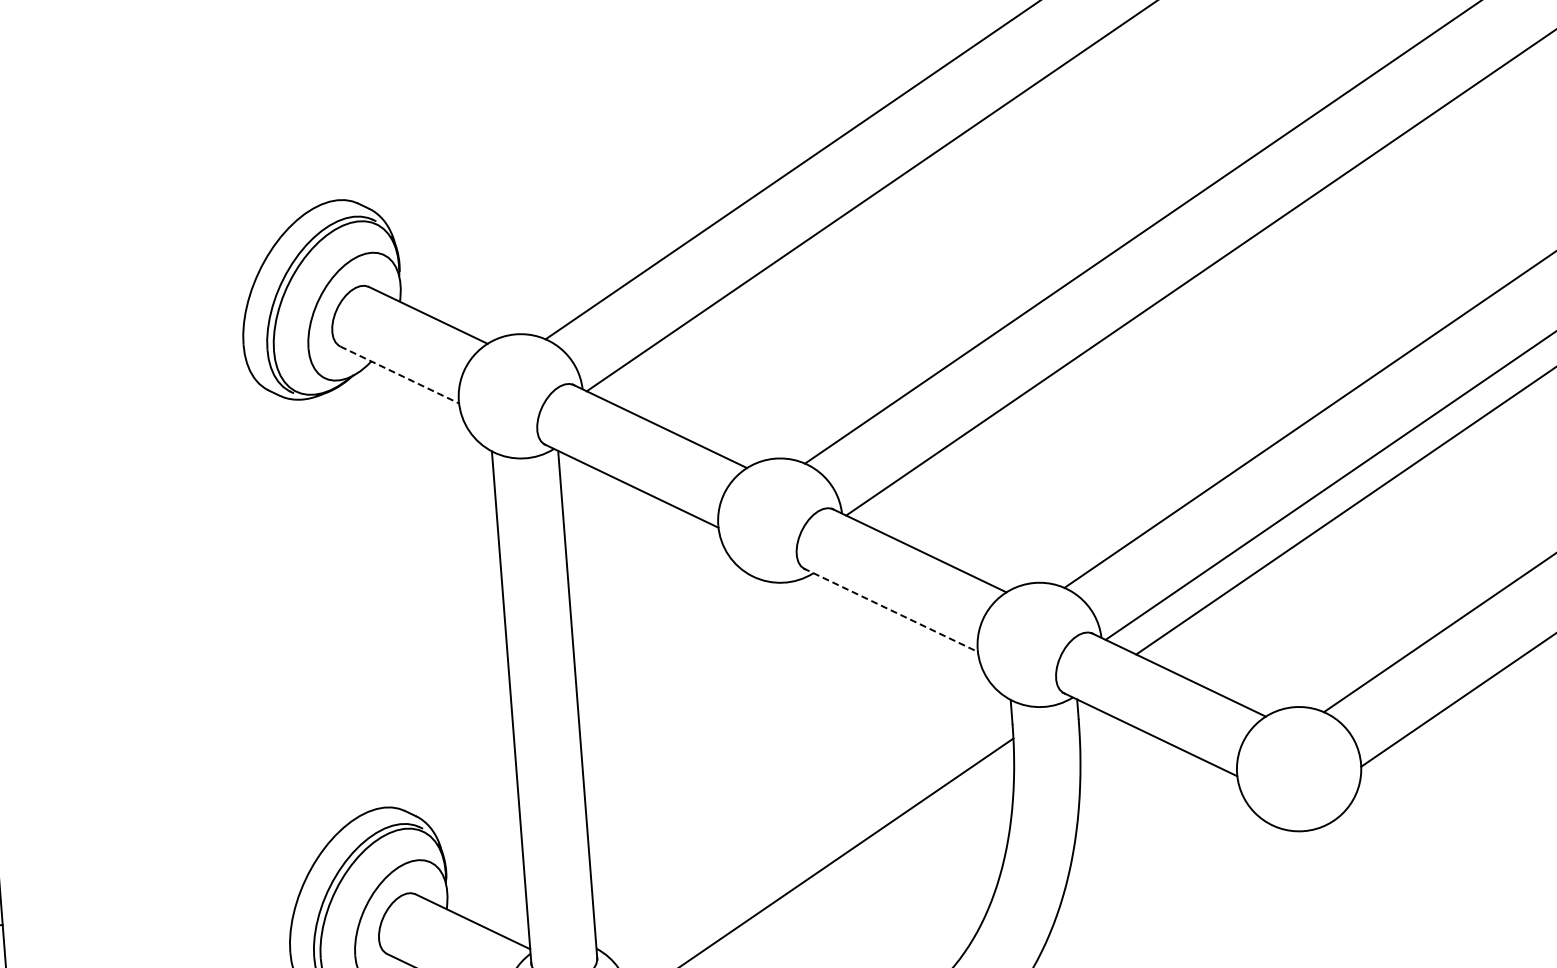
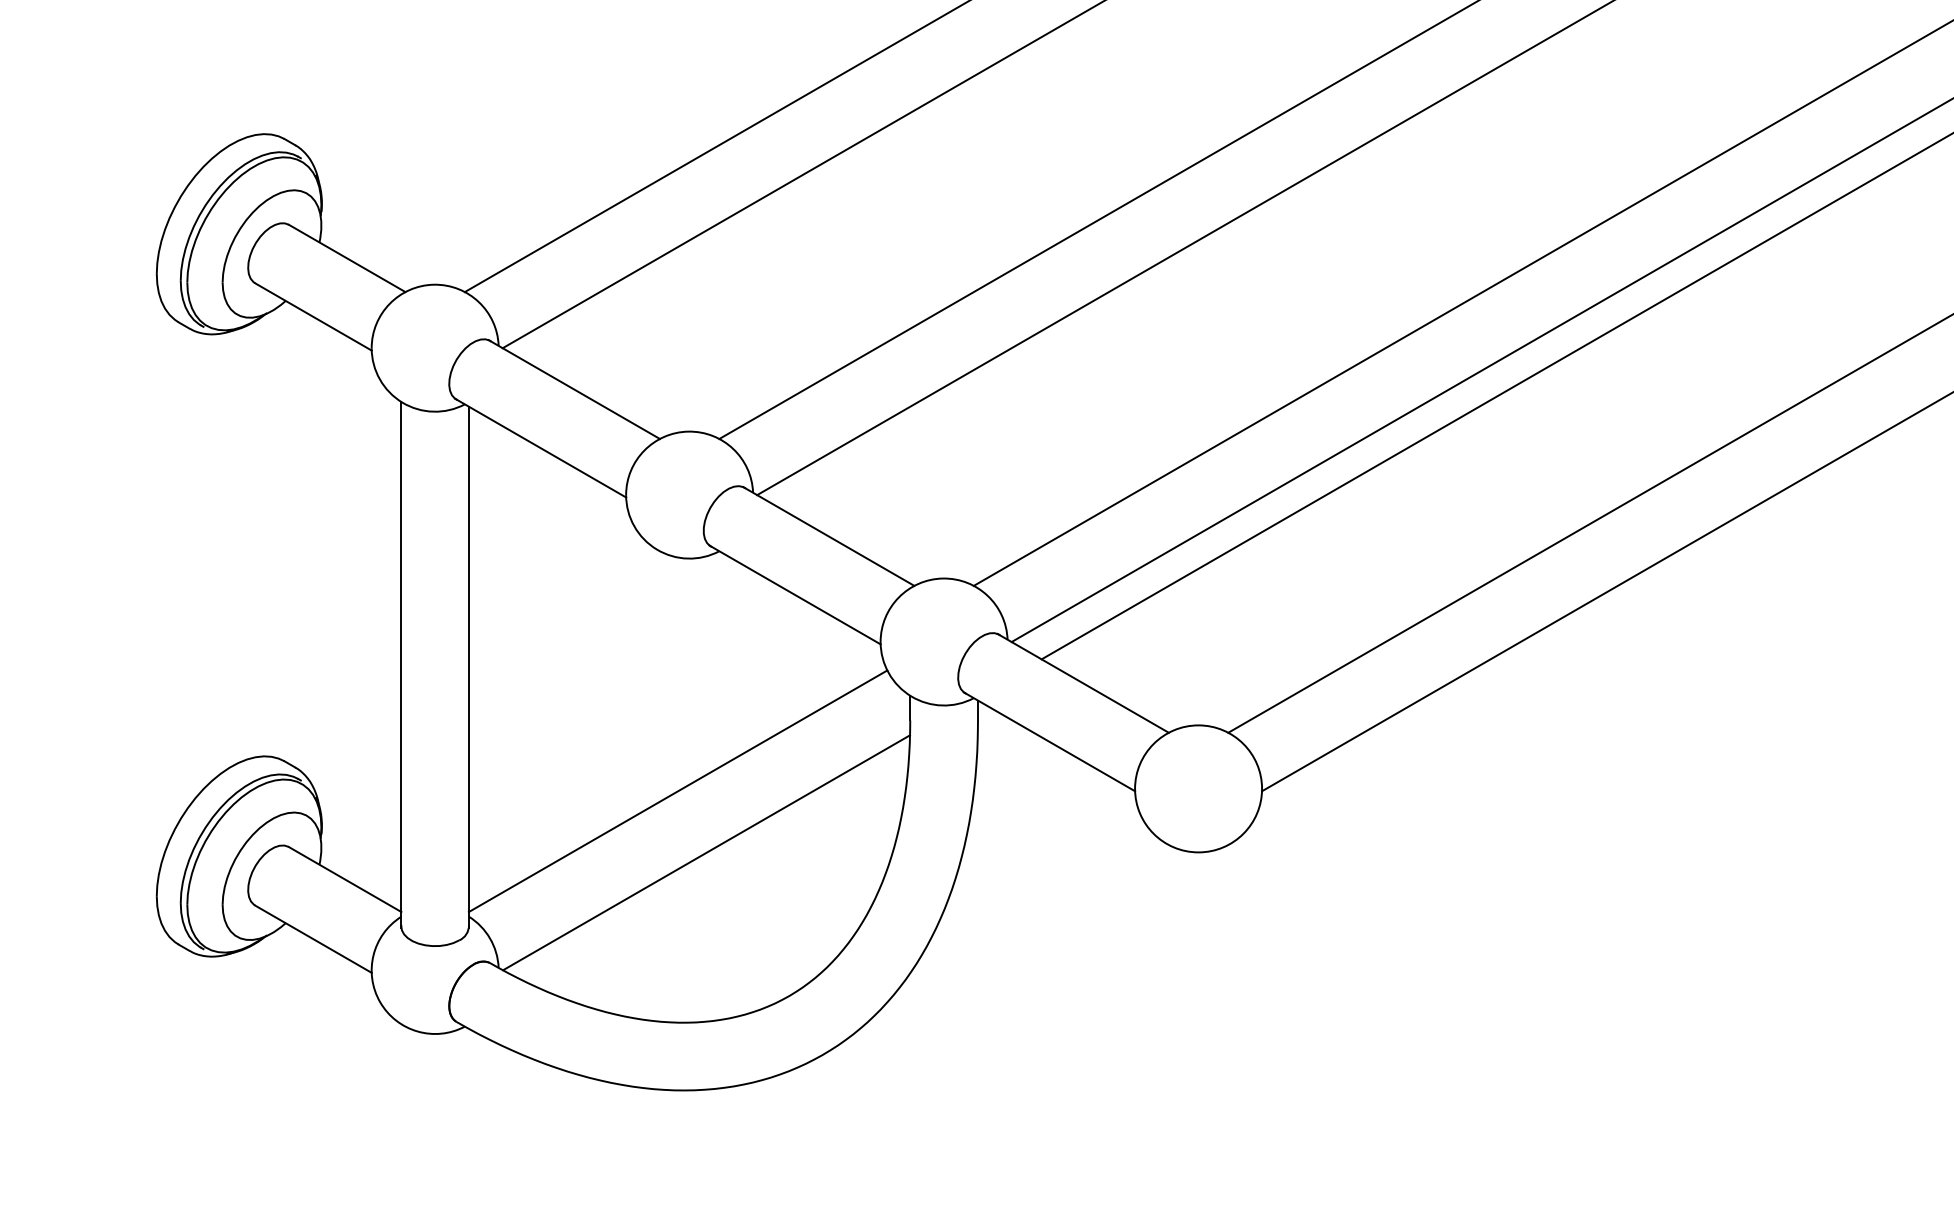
line: (399, 375) -> (313, 317), dashed -> solid
line: (891, 609) -> (795, 594), dashed -> solid
line: (790, 810) -> (677, 791), added

